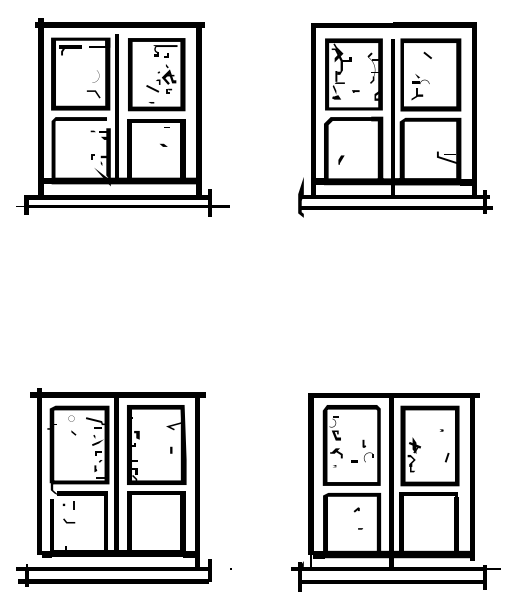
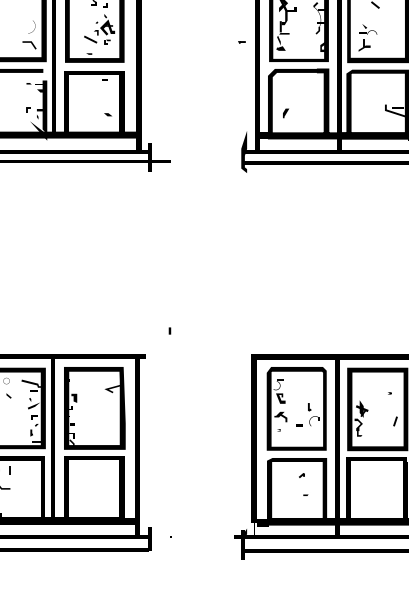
line: (355, 91) -> (241, 42), moved
line: (163, 144) -> (108, 113), moved
line: (171, 449) -> (170, 330), moved

